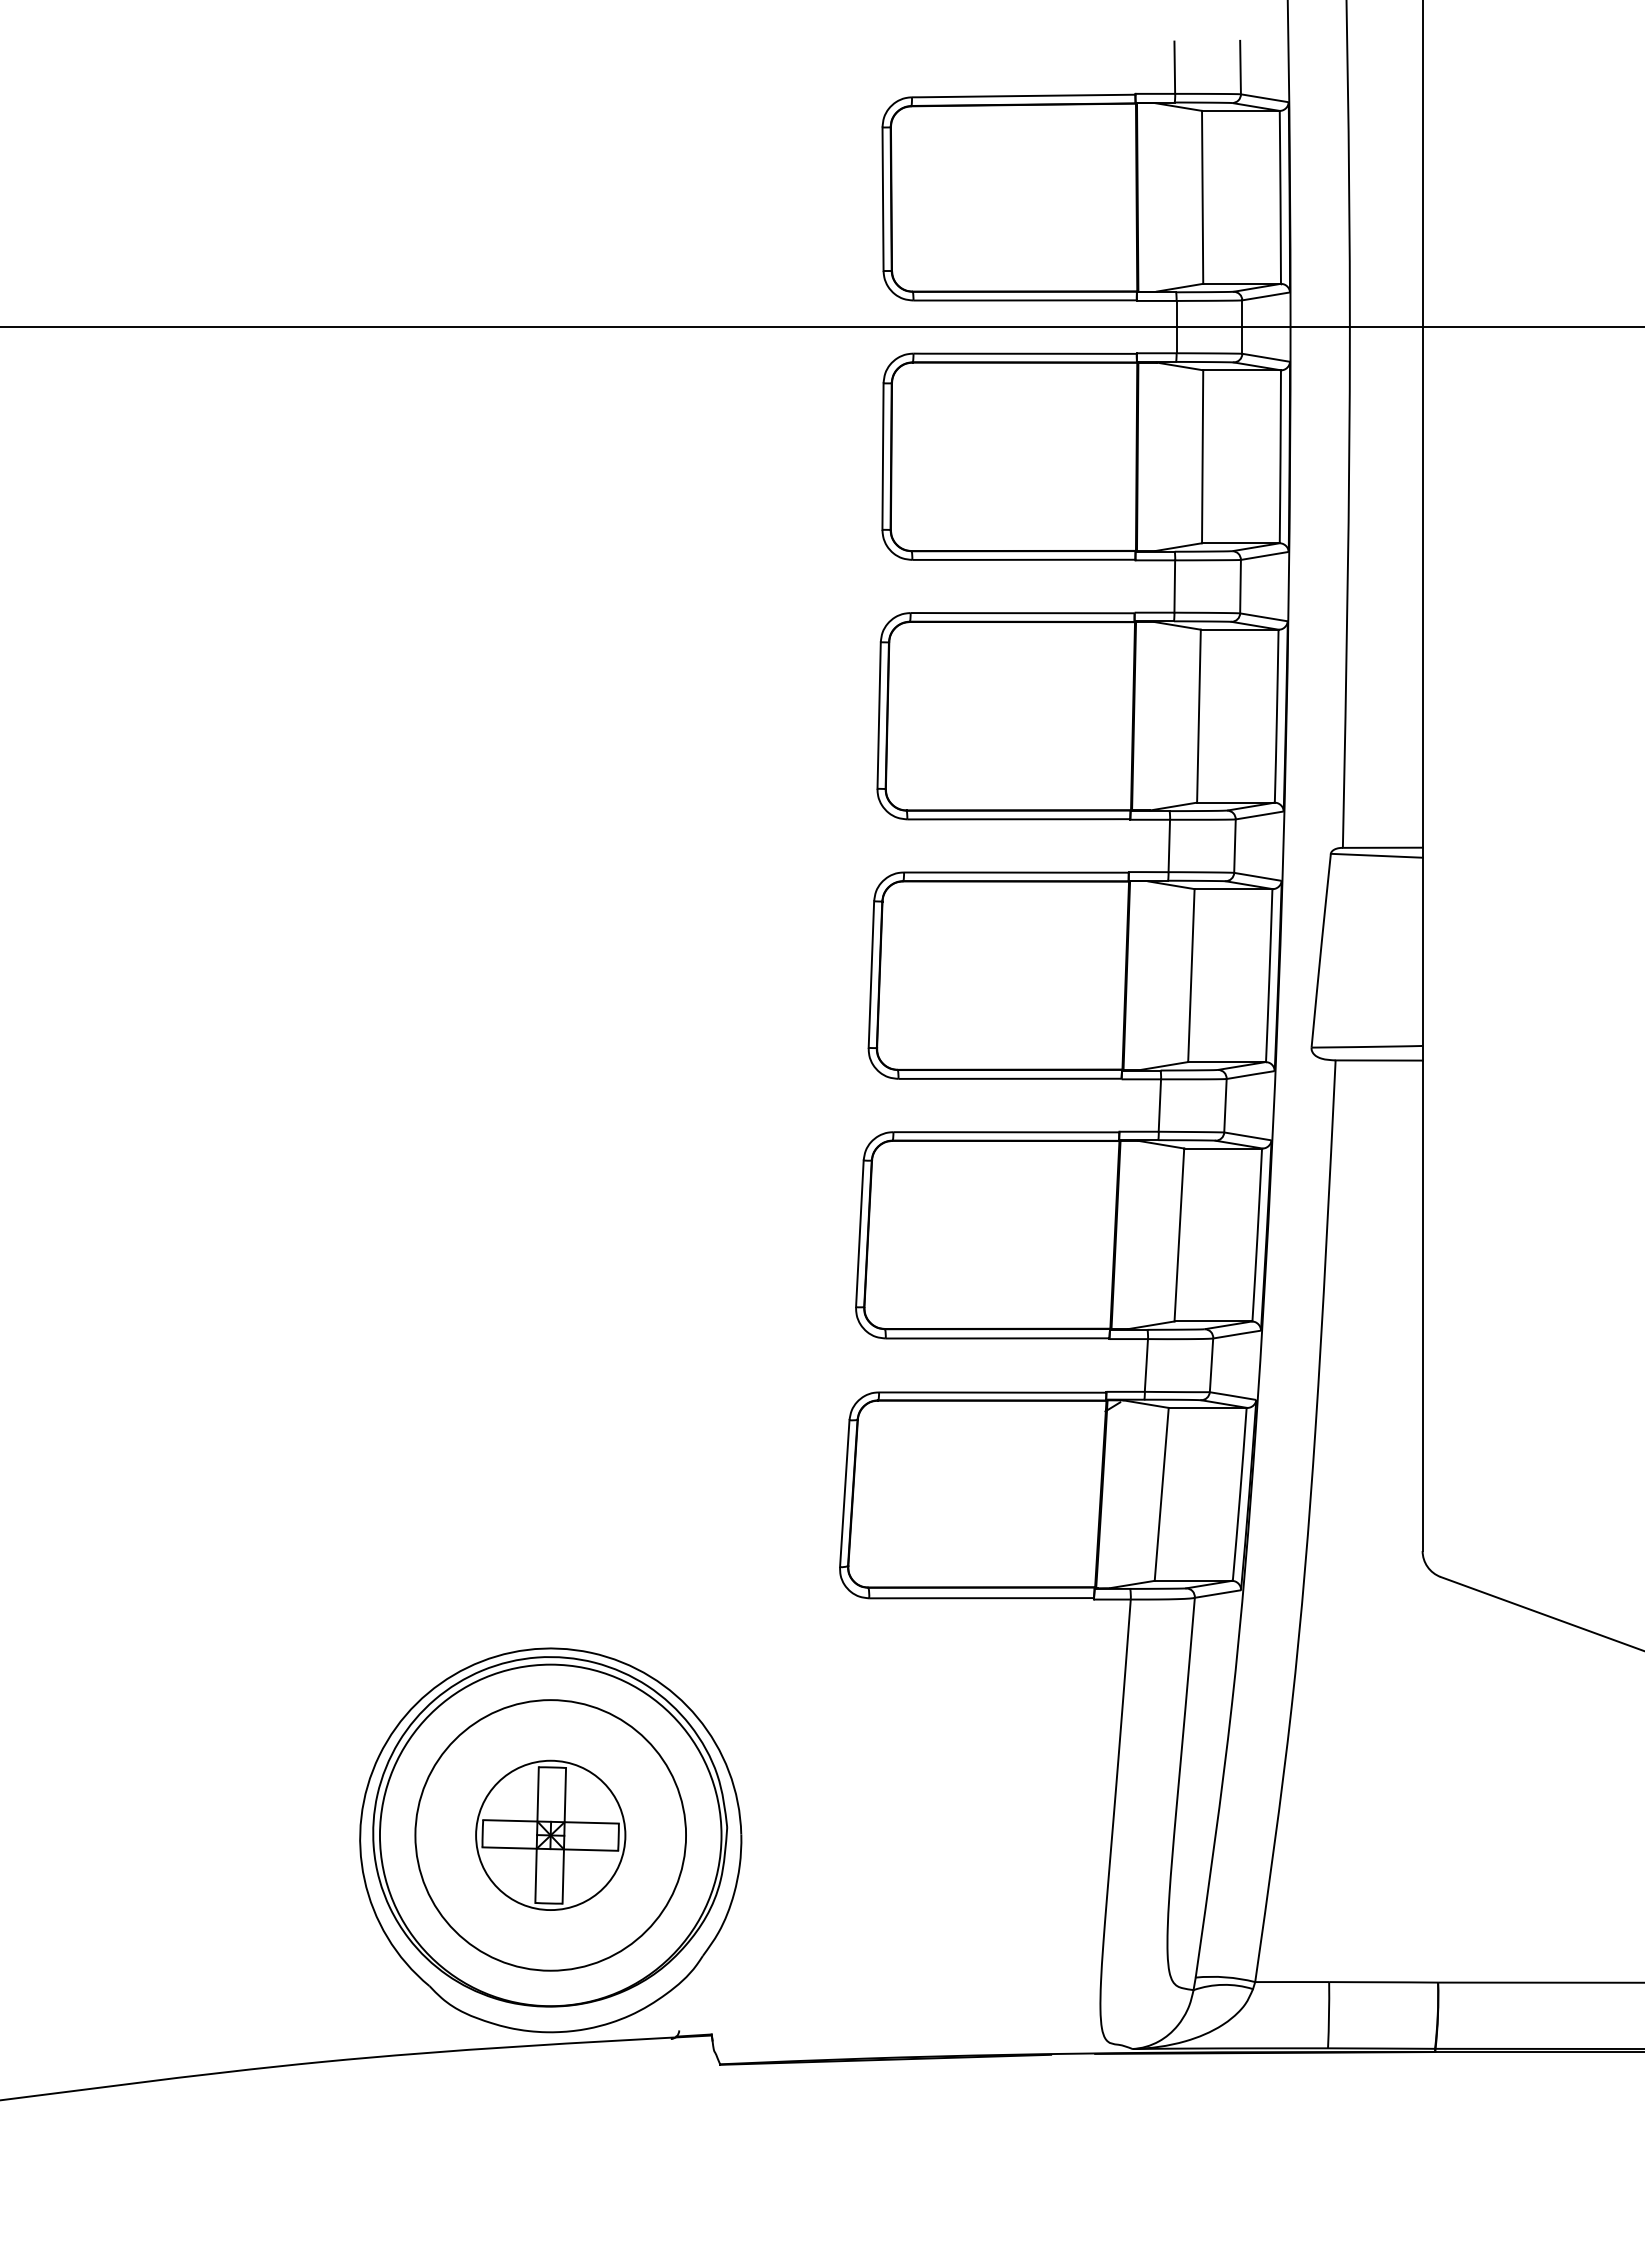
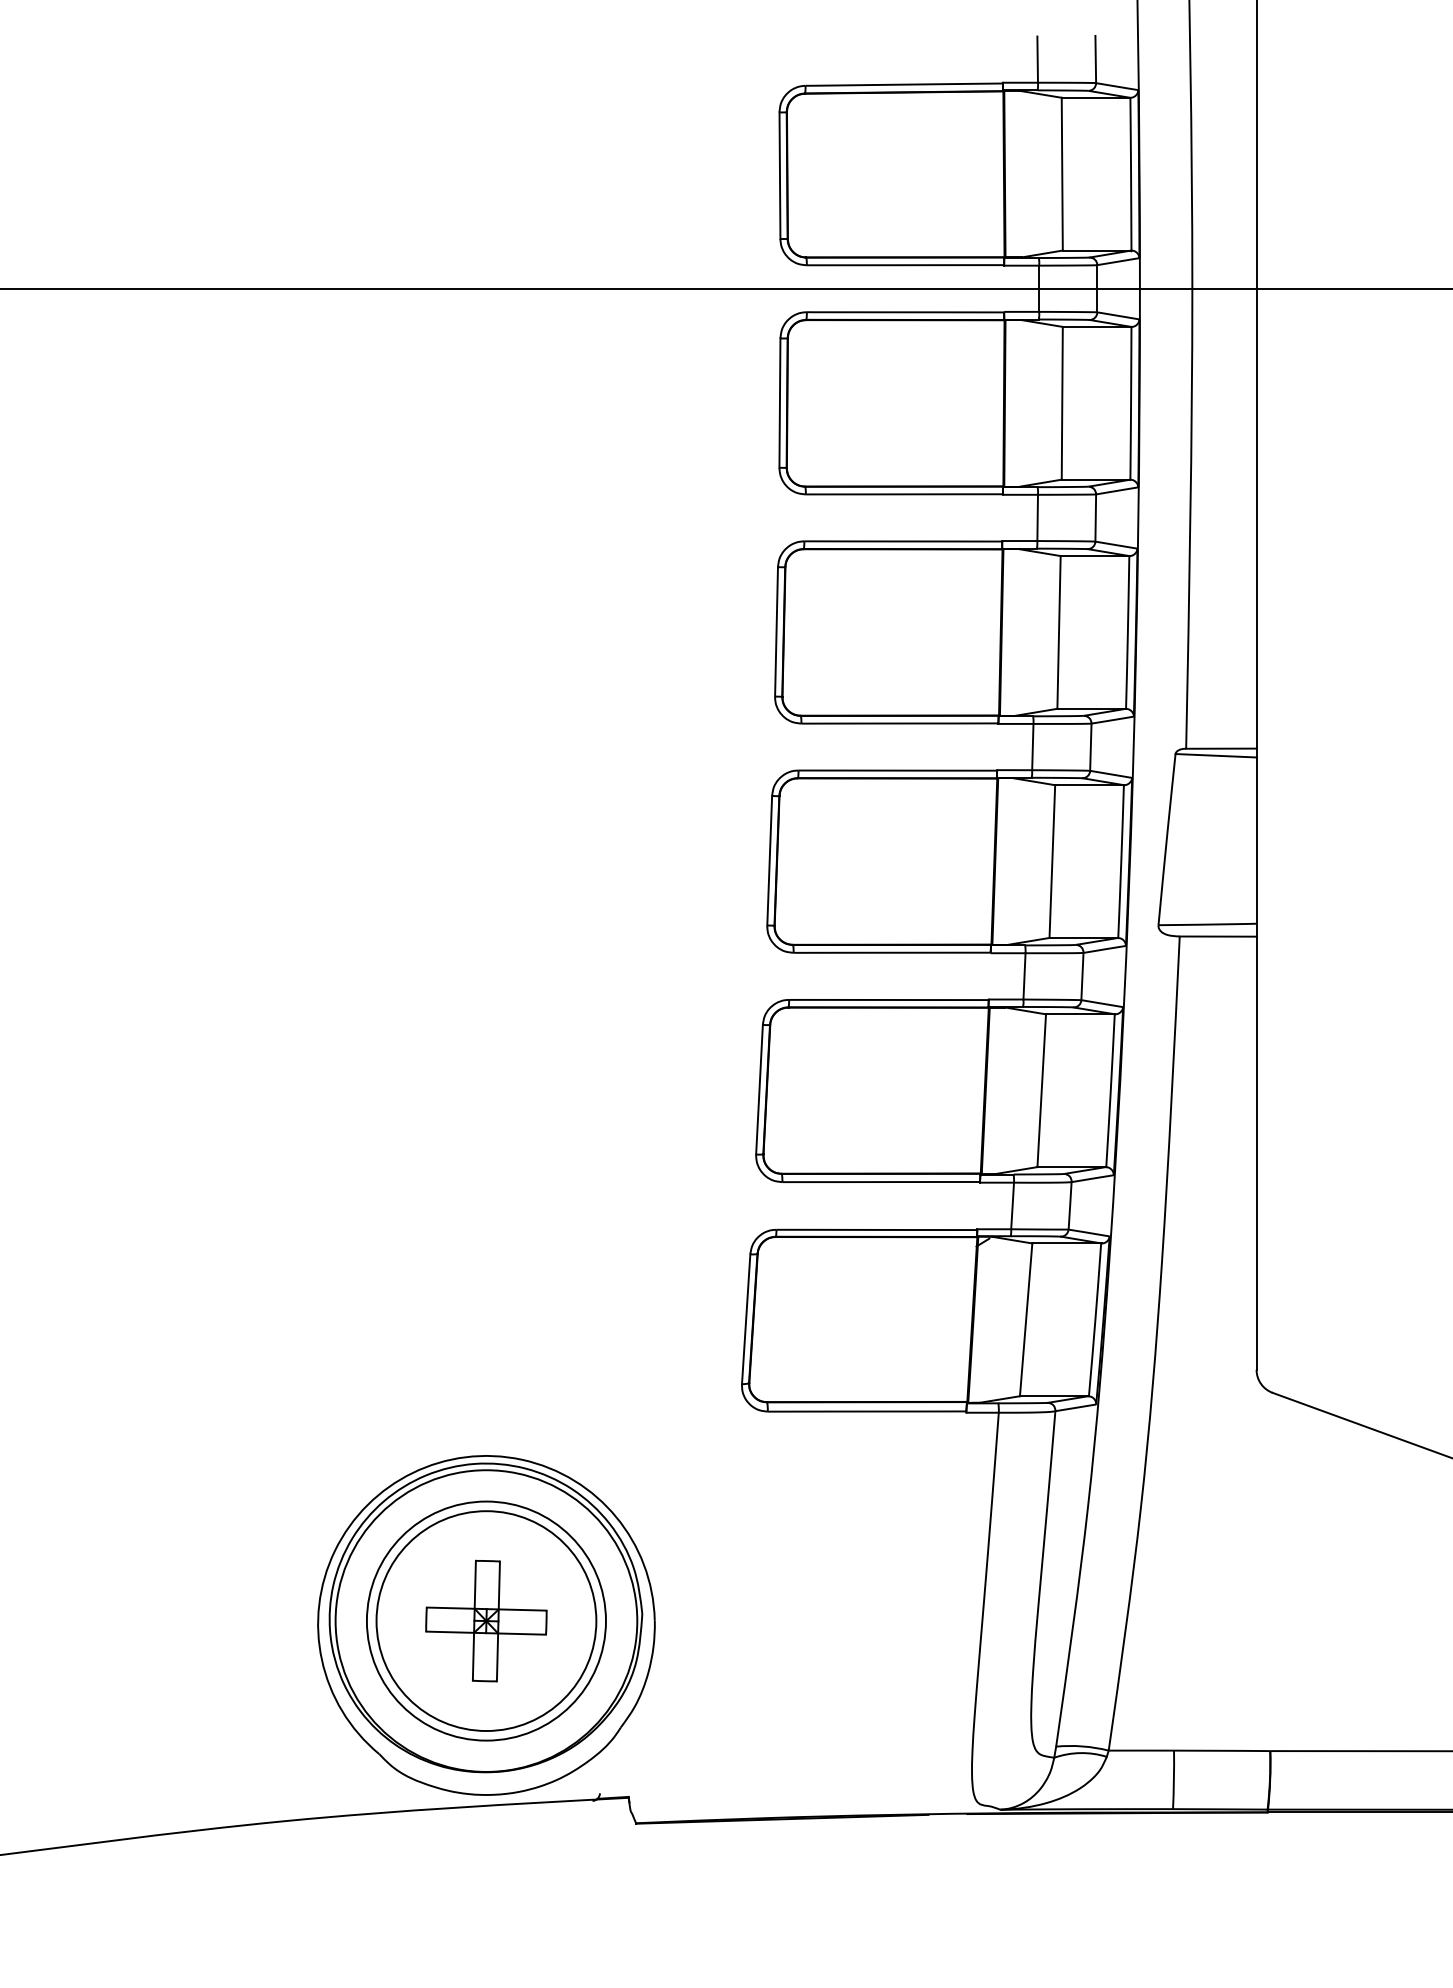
circle: (550, 1835) -> (486, 1621), size x1.67

